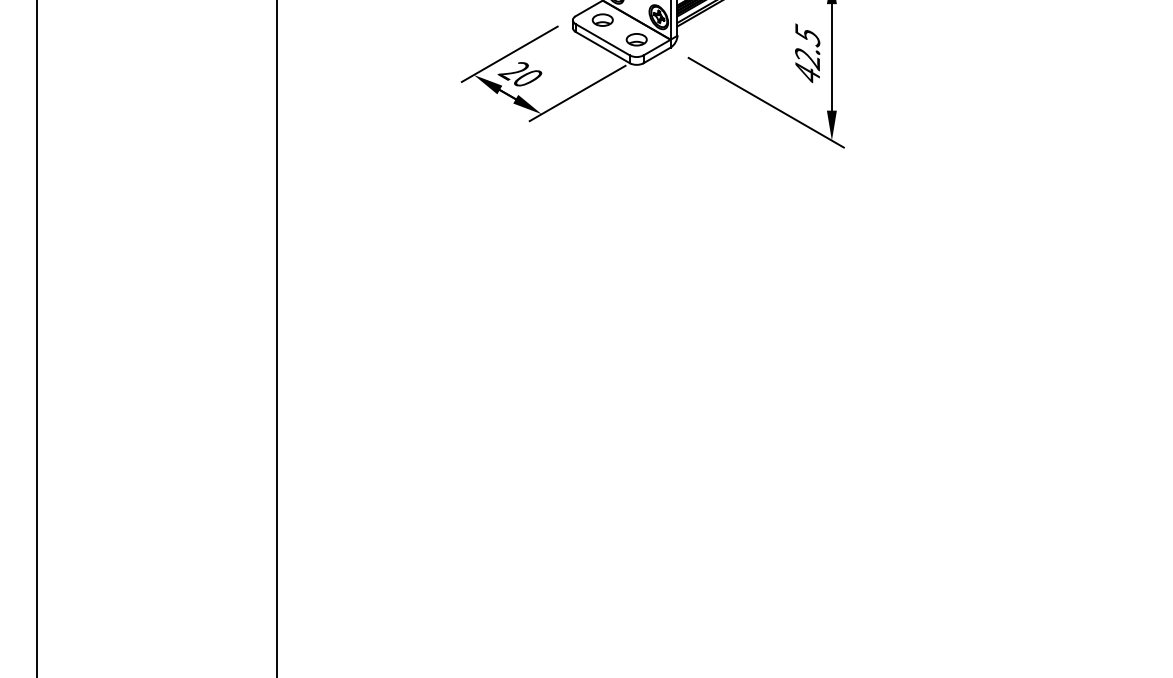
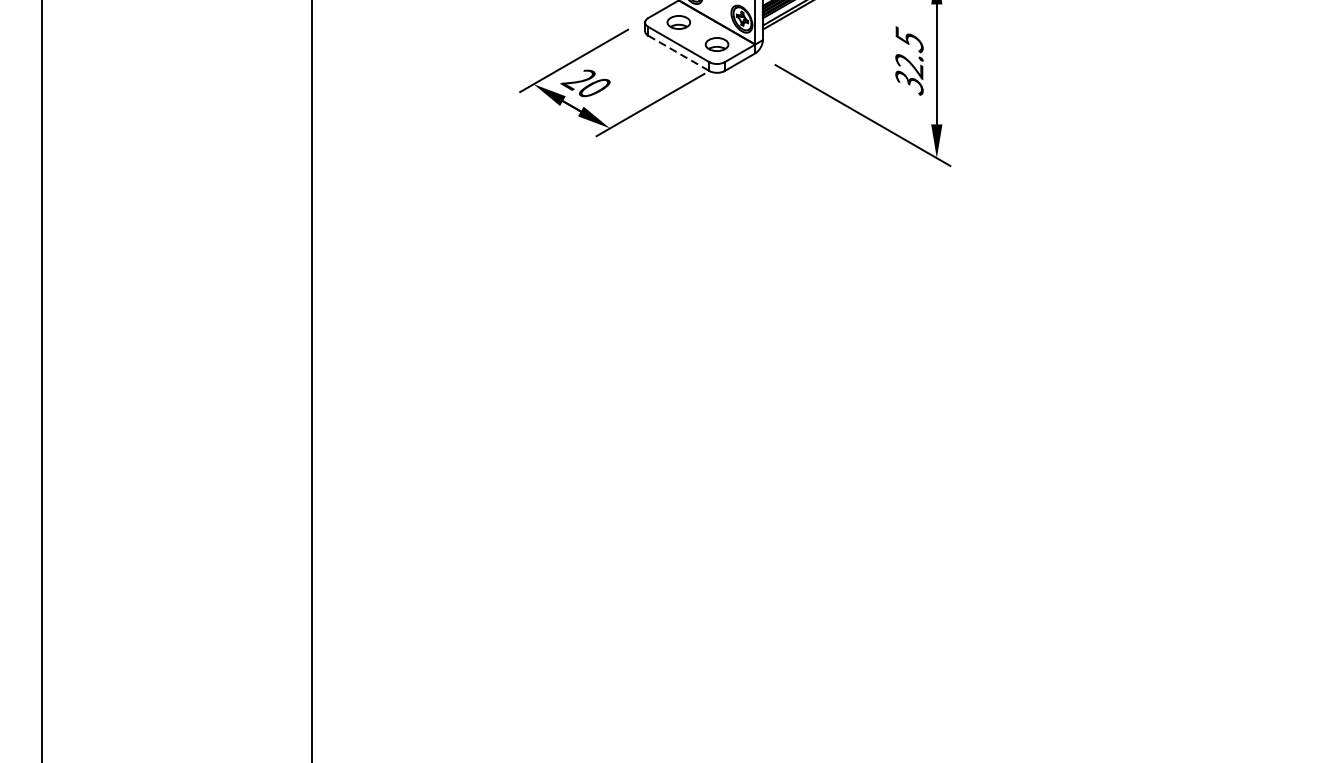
line: (603, 47) -> (679, 53), solid -> dashed
text: (807, 73) -> (909, 82), 42.5 -> 32.5

